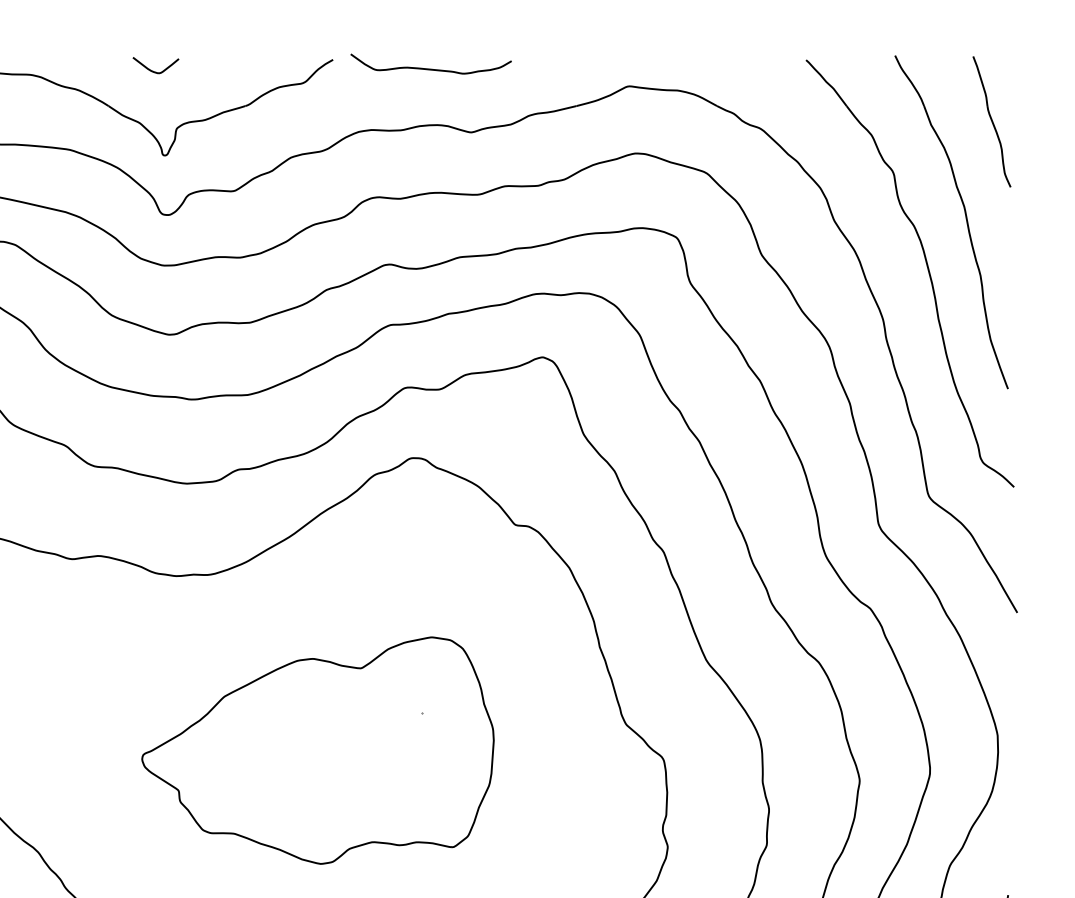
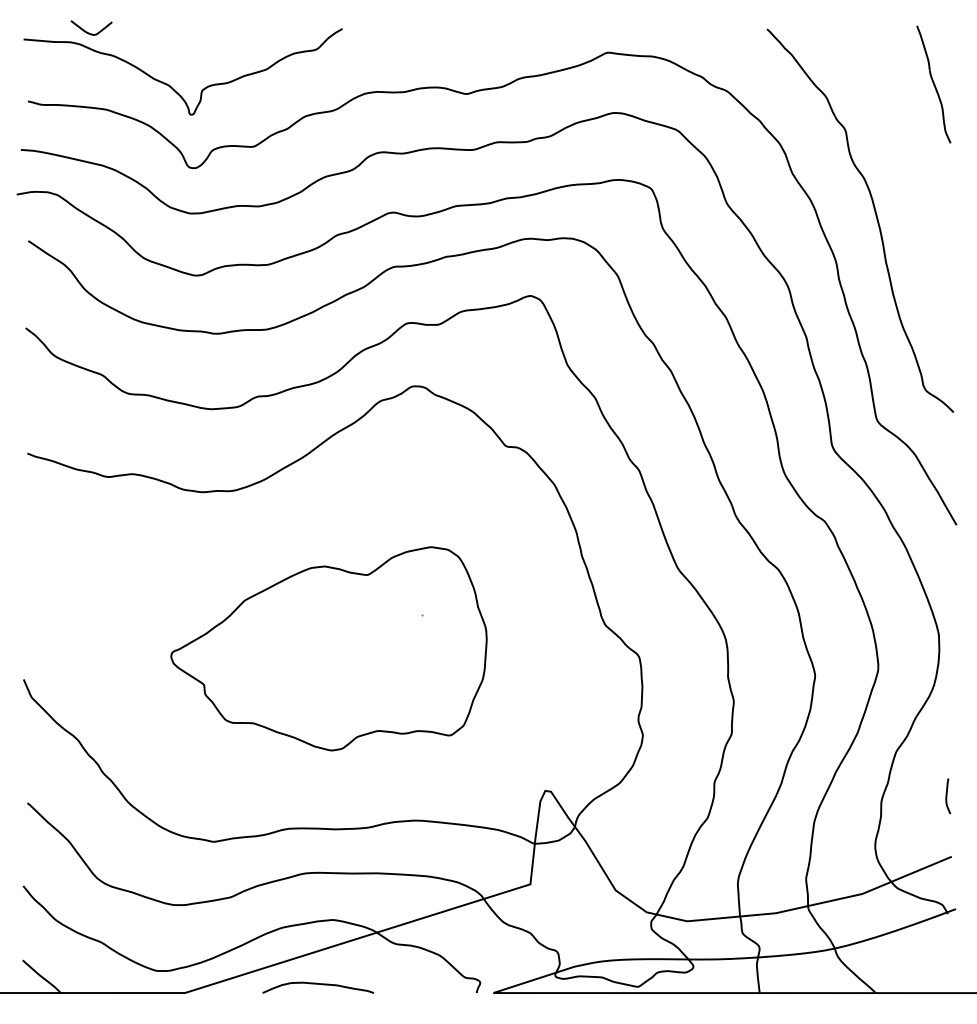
curve: (431, 68) -> (430, 36), removed
curve: (153, 70) -> (89, 32), moved
part: (964, 216) -> (909, 169), removed

